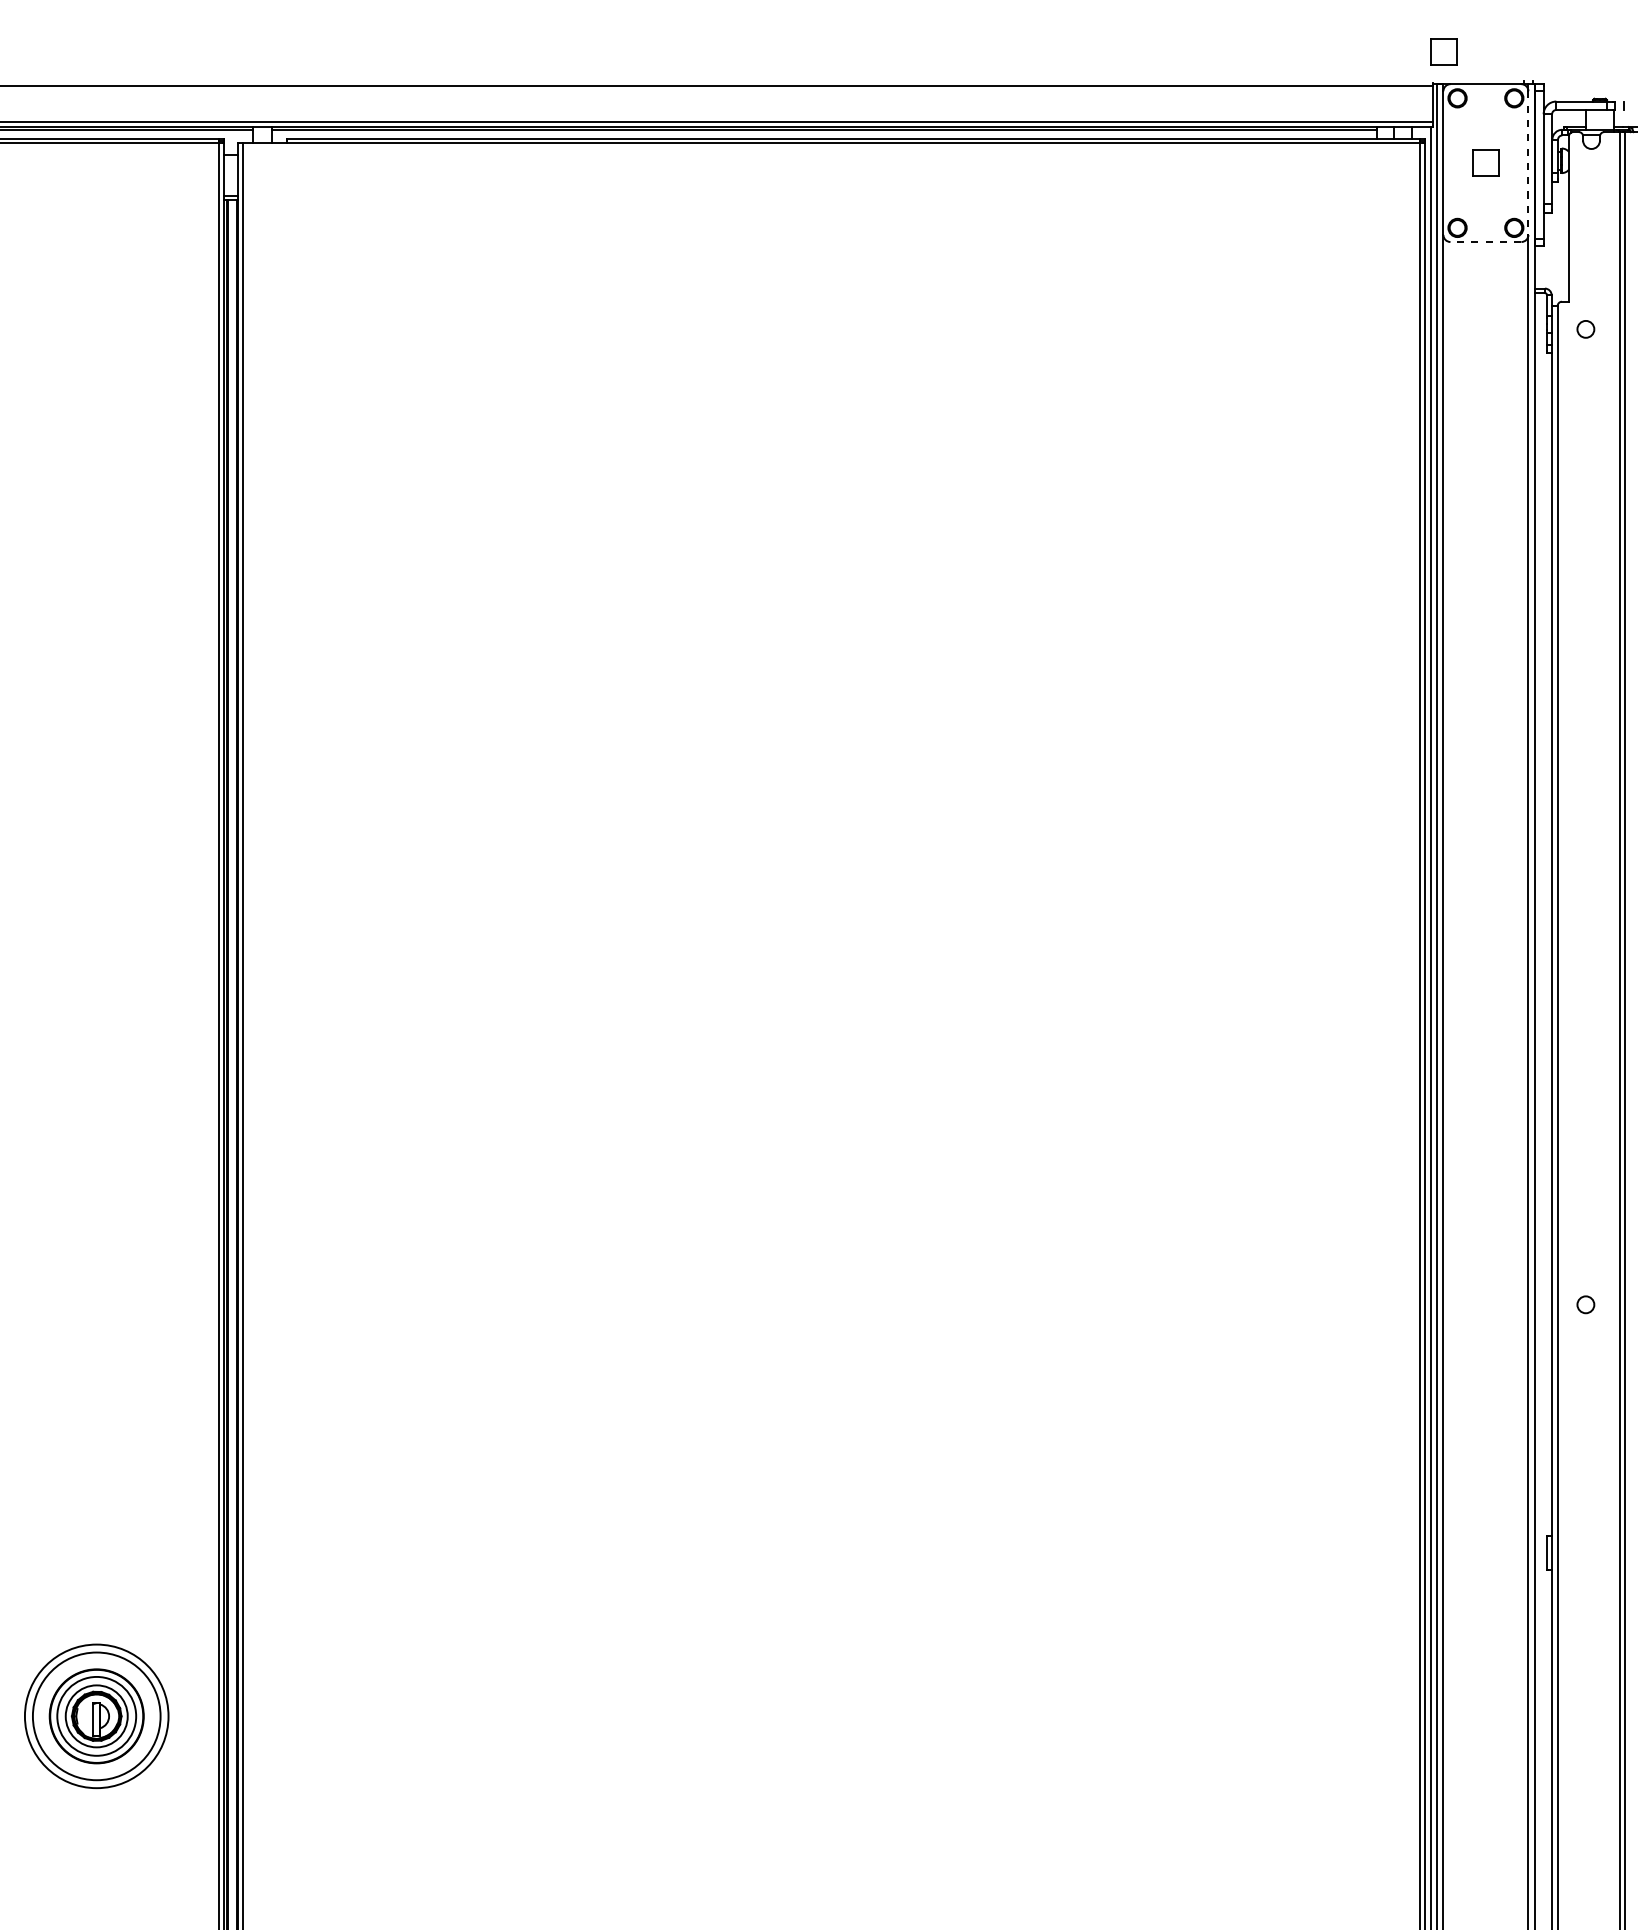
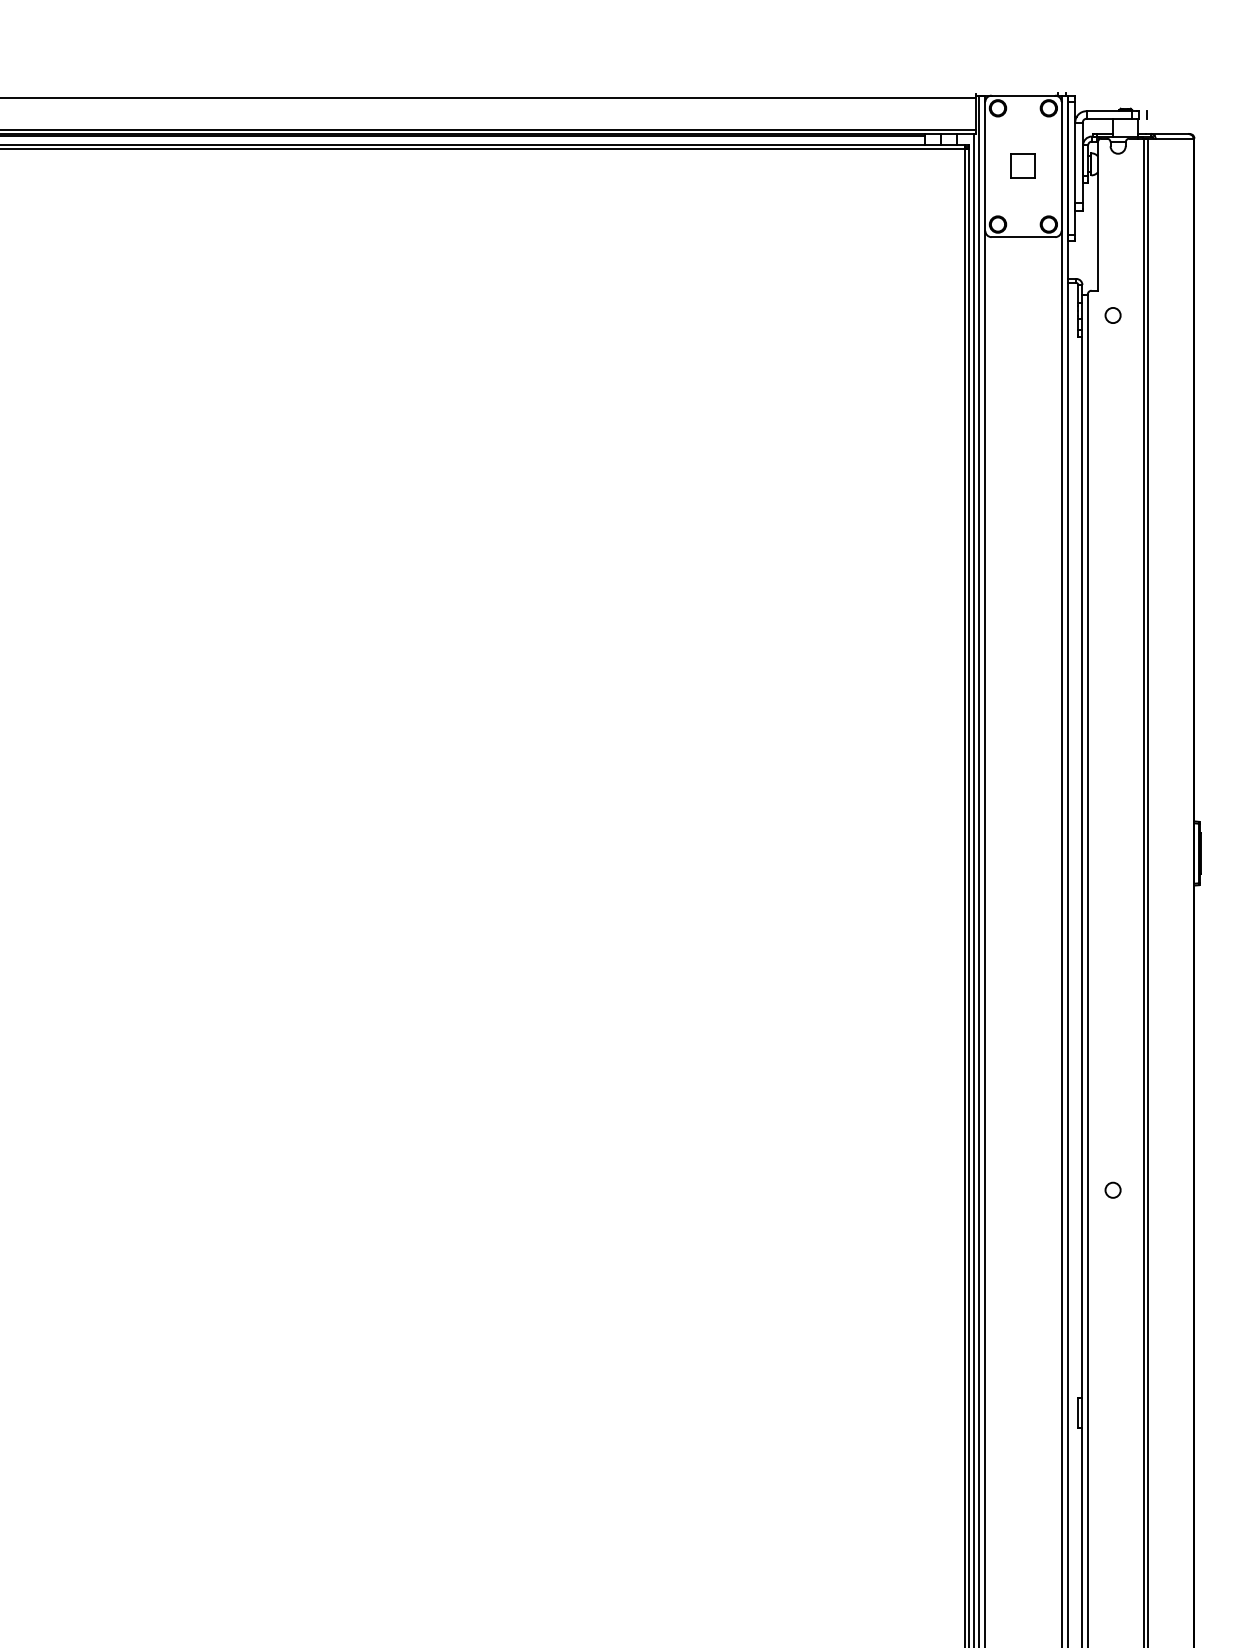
part: (1443, 51) -> (985, 66), removed
line: (1528, 163) -> (1061, 166), dashed -> solid
line: (1485, 241) -> (1023, 236), dashed -> solid

